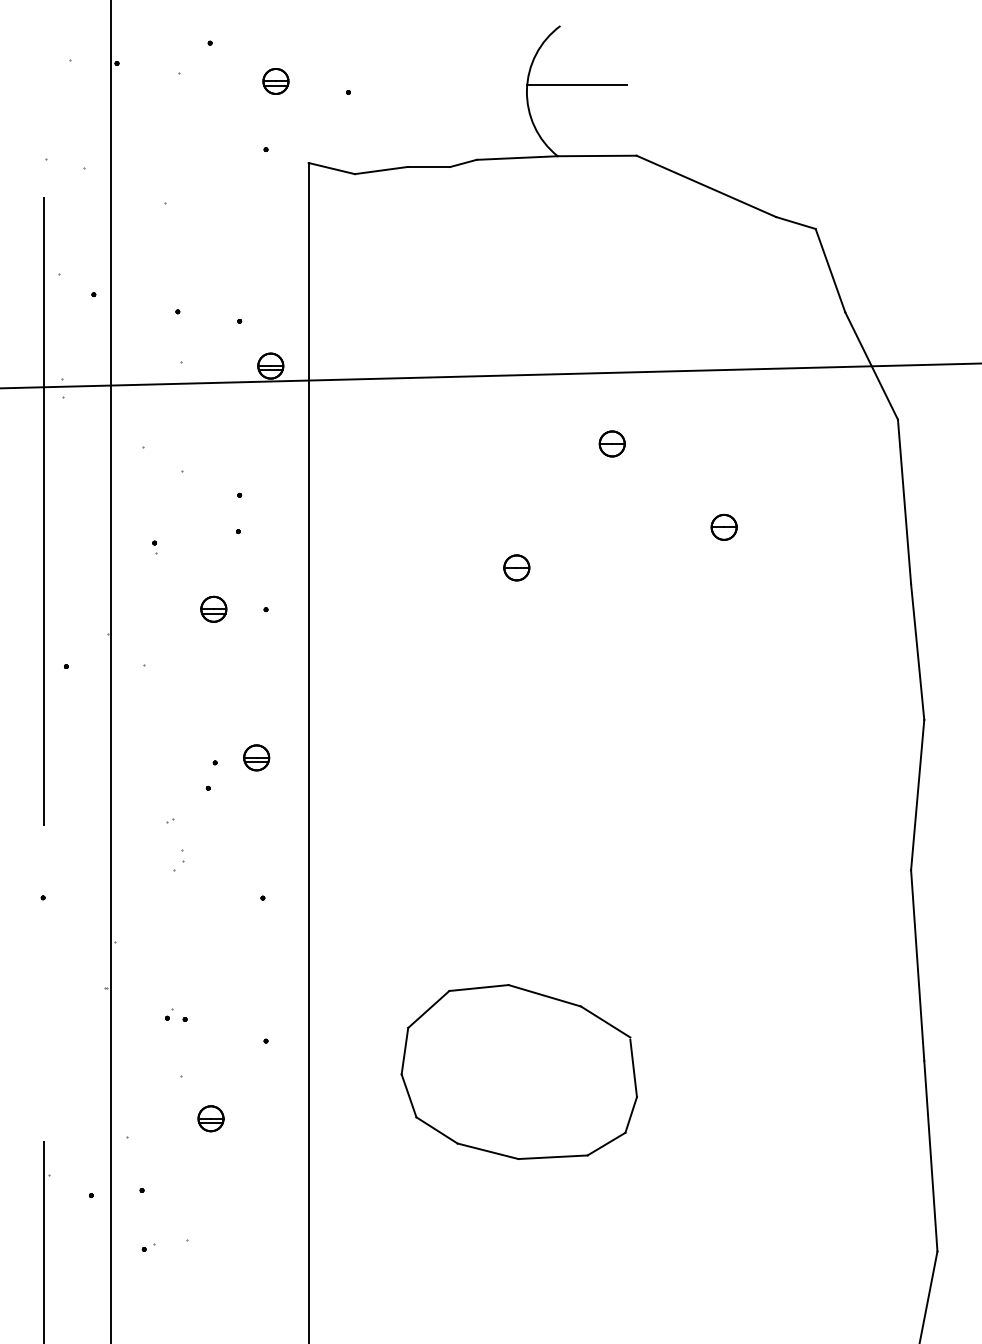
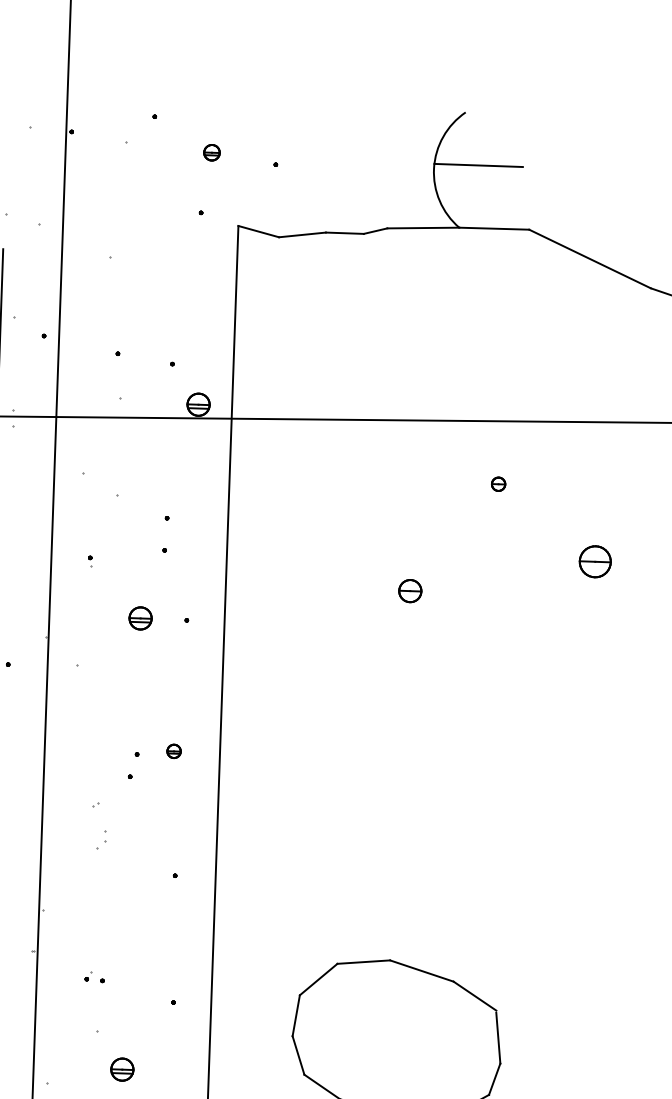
part: (275, 81) -> (211, 152), size x0.7
part: (611, 443) -> (498, 483), size x0.6
part: (723, 526) -> (594, 560), size x1.4
part: (256, 757) -> (173, 751), size x0.6

